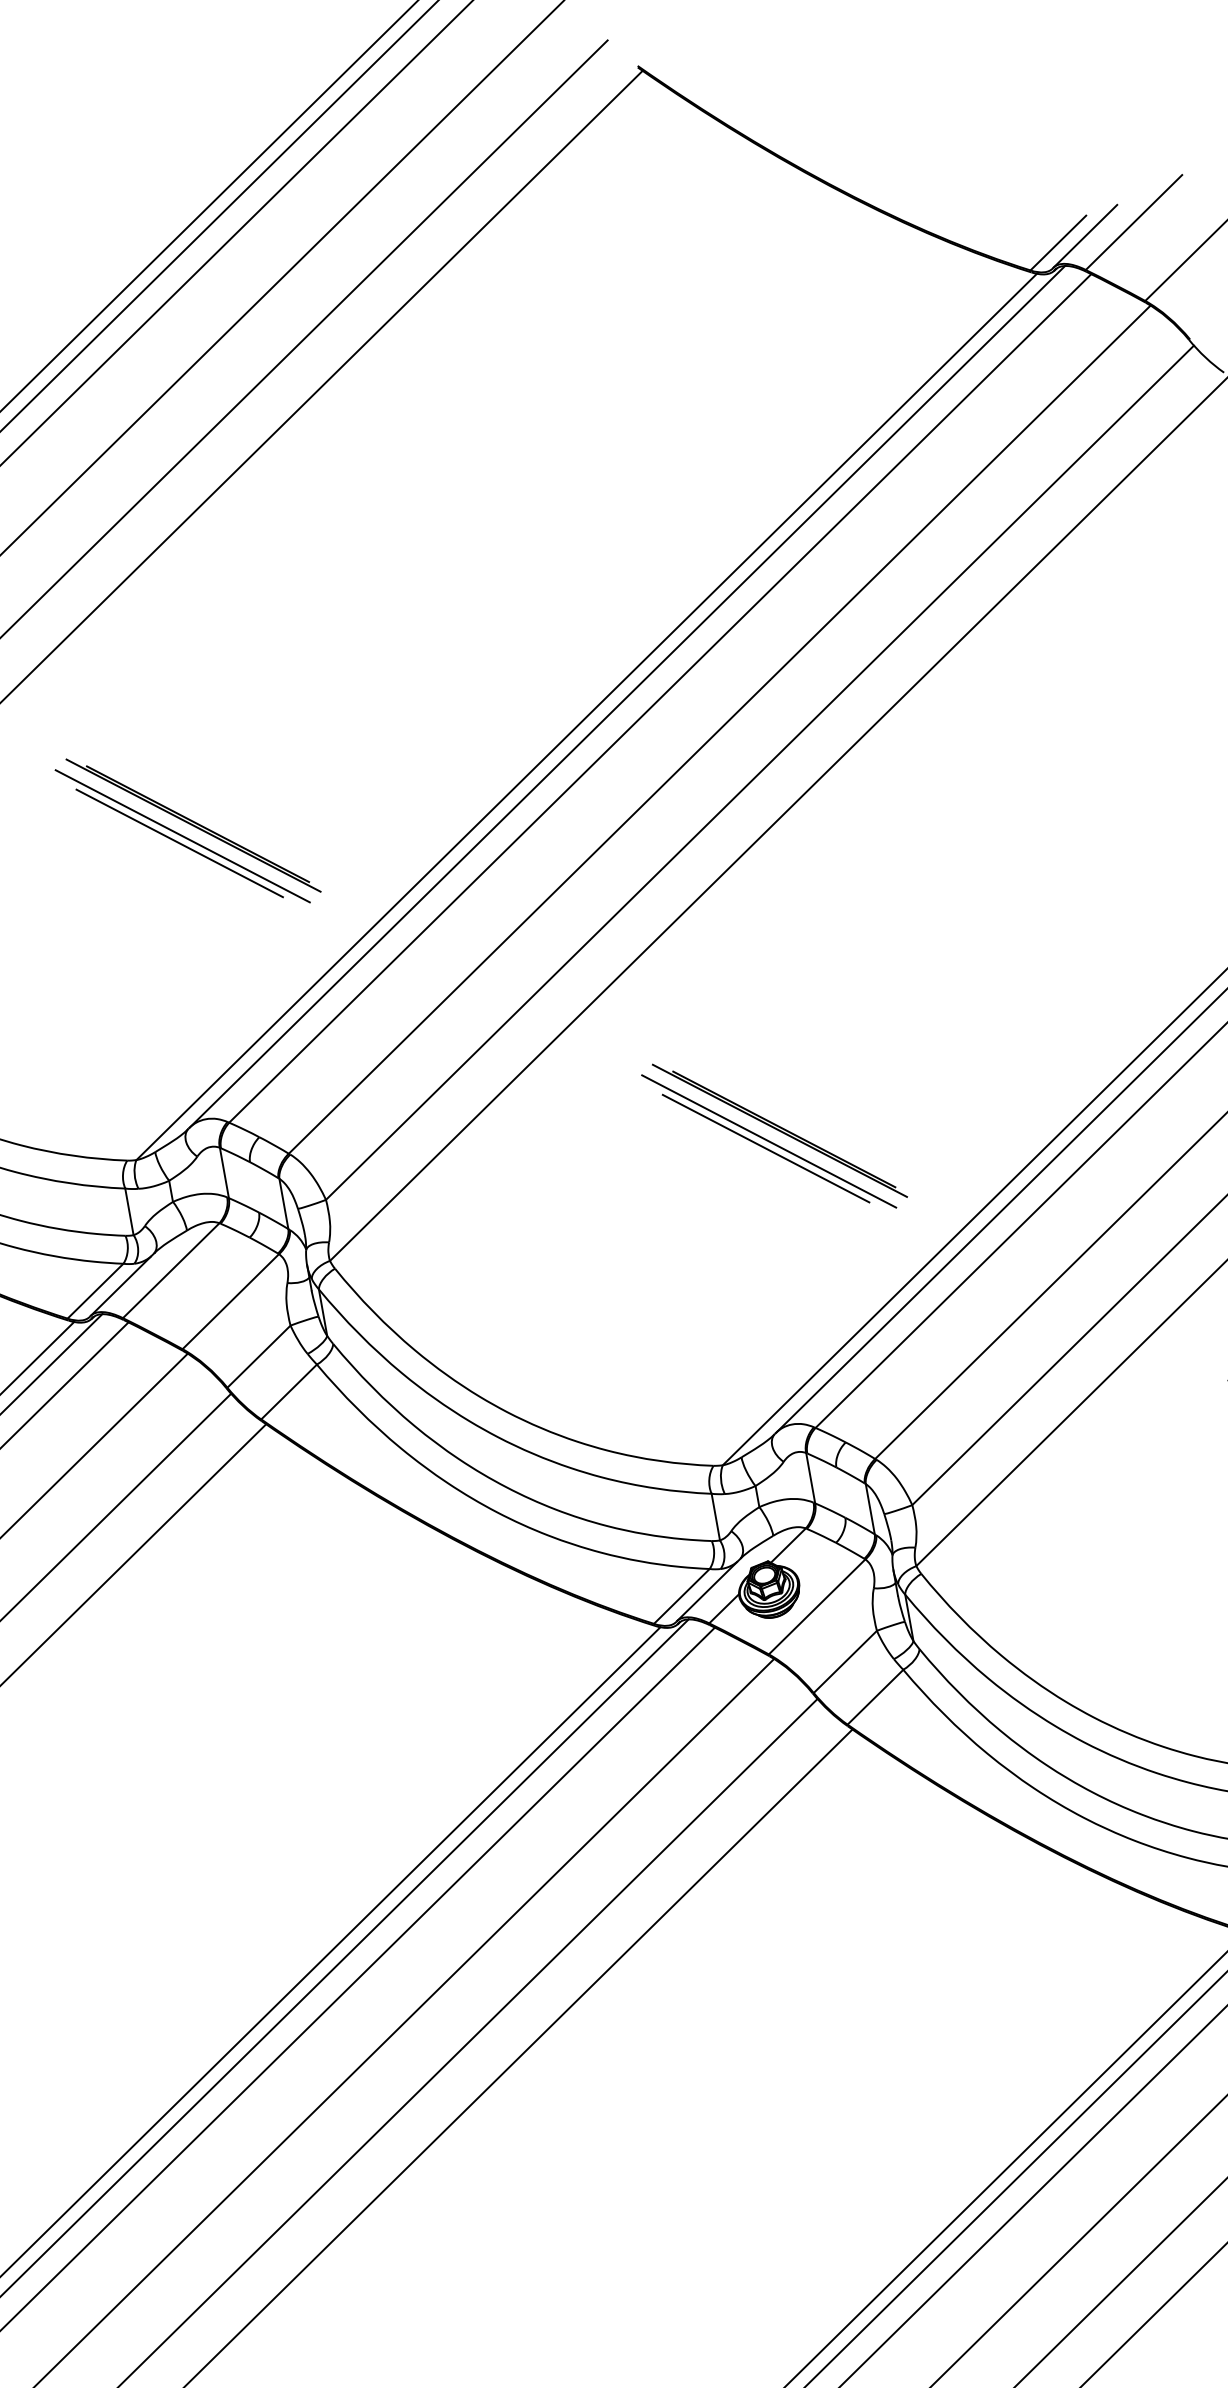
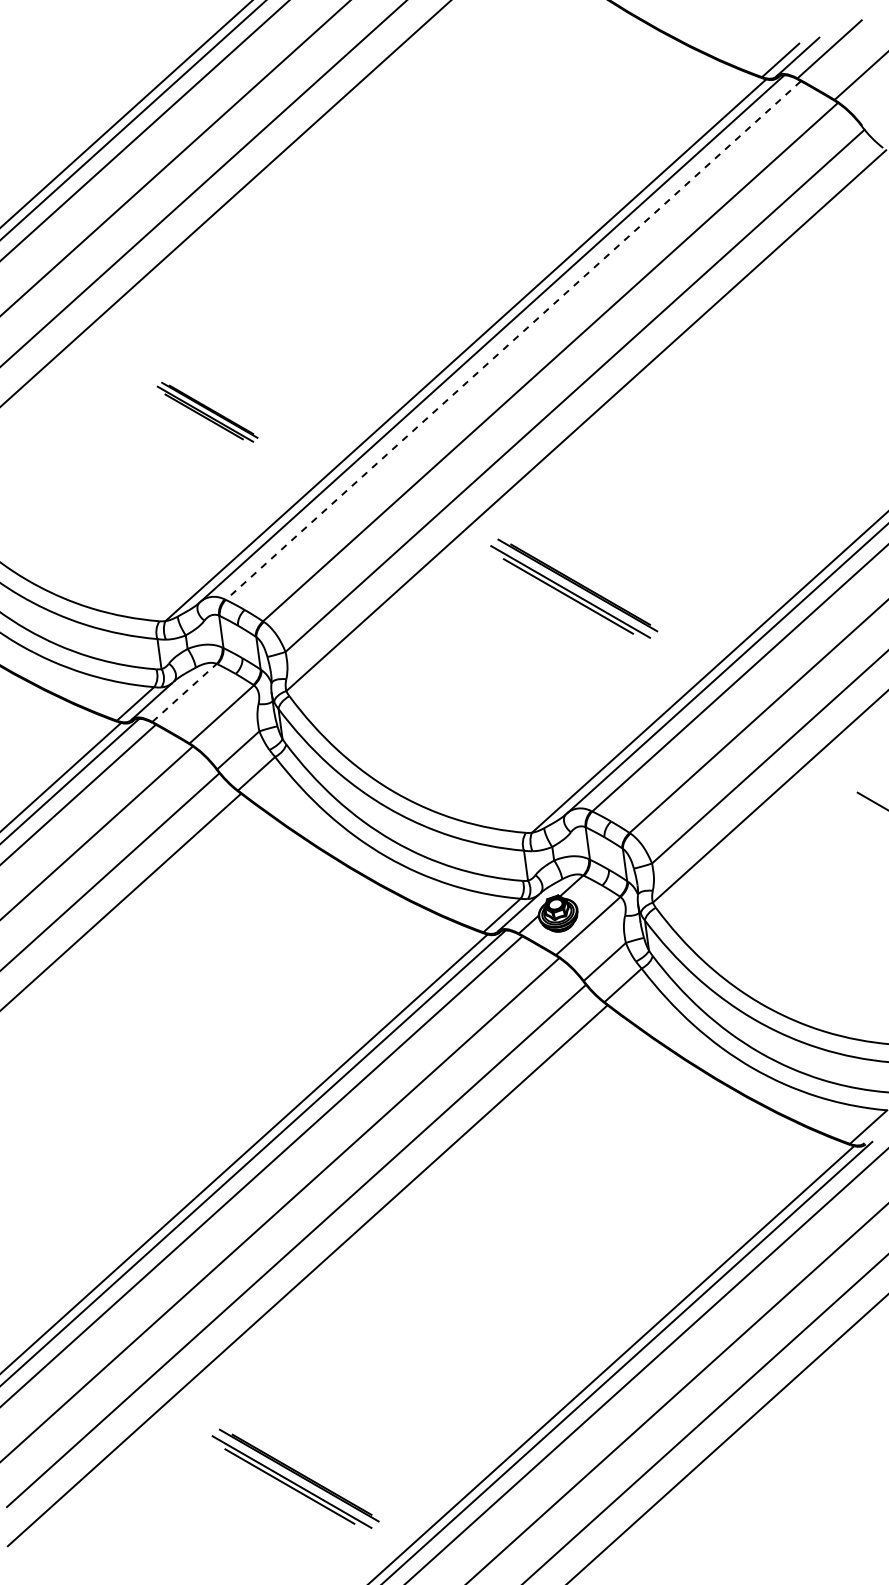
line: (658, 698) -> (512, 340), solid -> dashed
part: (187, 831) -> (207, 412), size x0.6
part: (774, 1135) -> (574, 588), moved
line: (171, 1270) -> (184, 692), solid -> dashed

